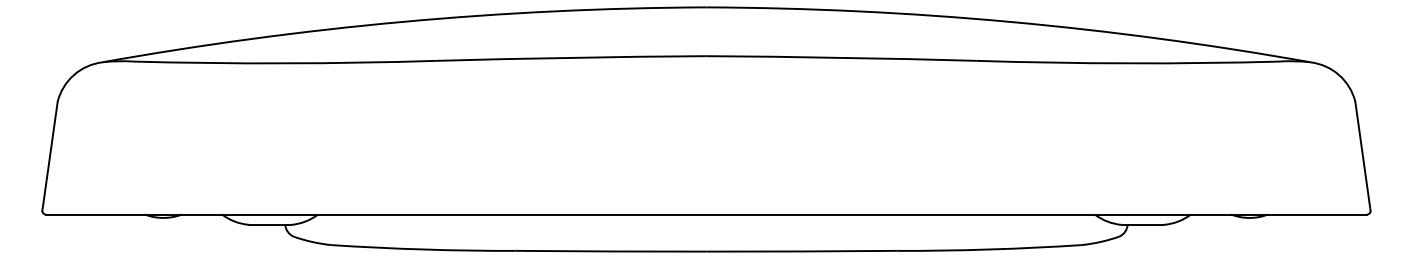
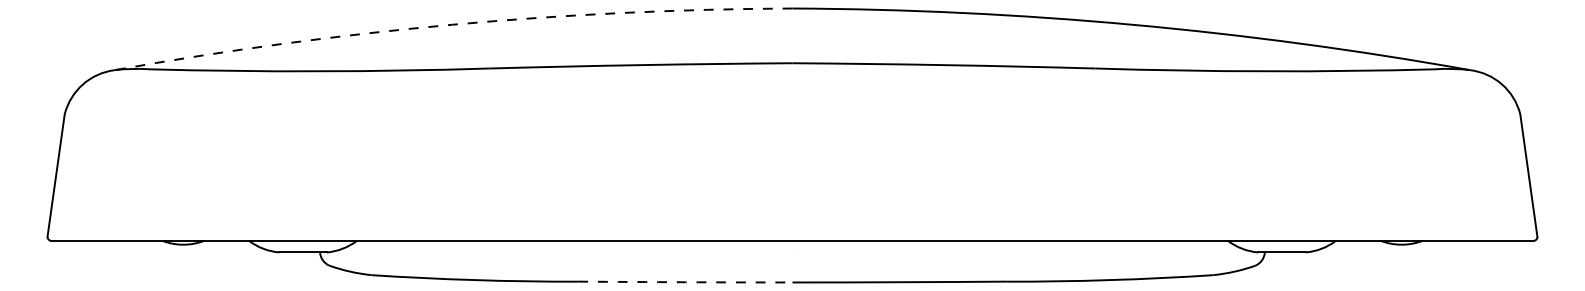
arc: (403, 21) -> (452, 24), solid -> dashed
arc: (611, 251) -> (685, 282), solid -> dashed

